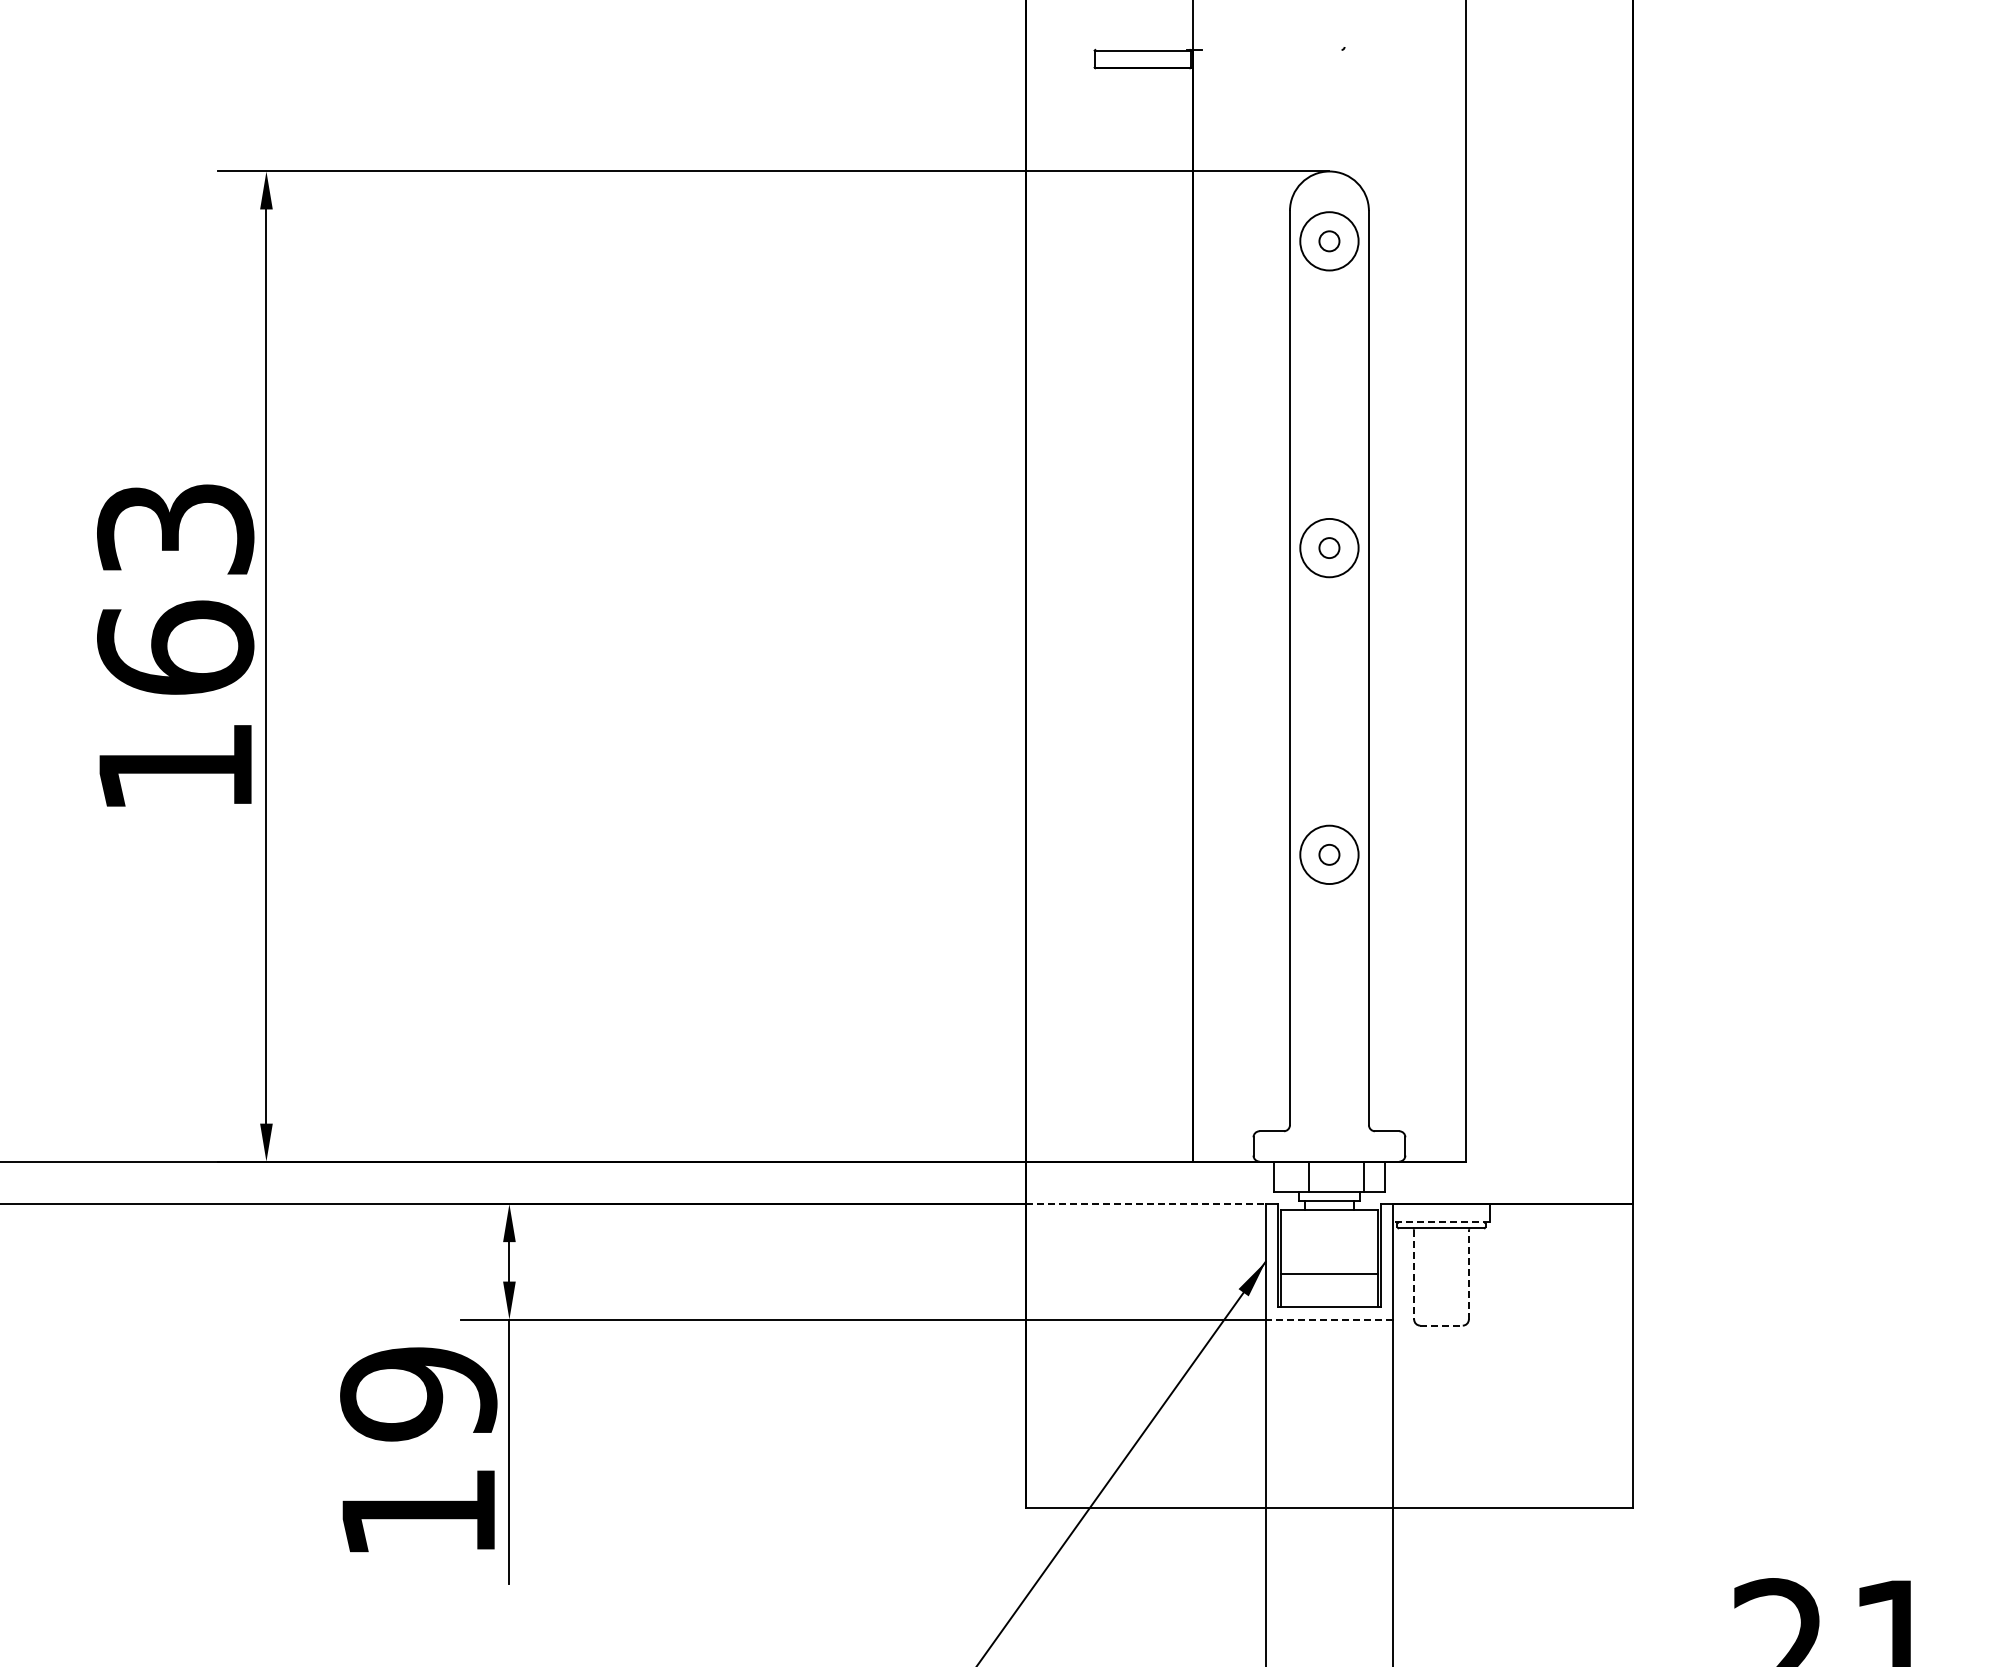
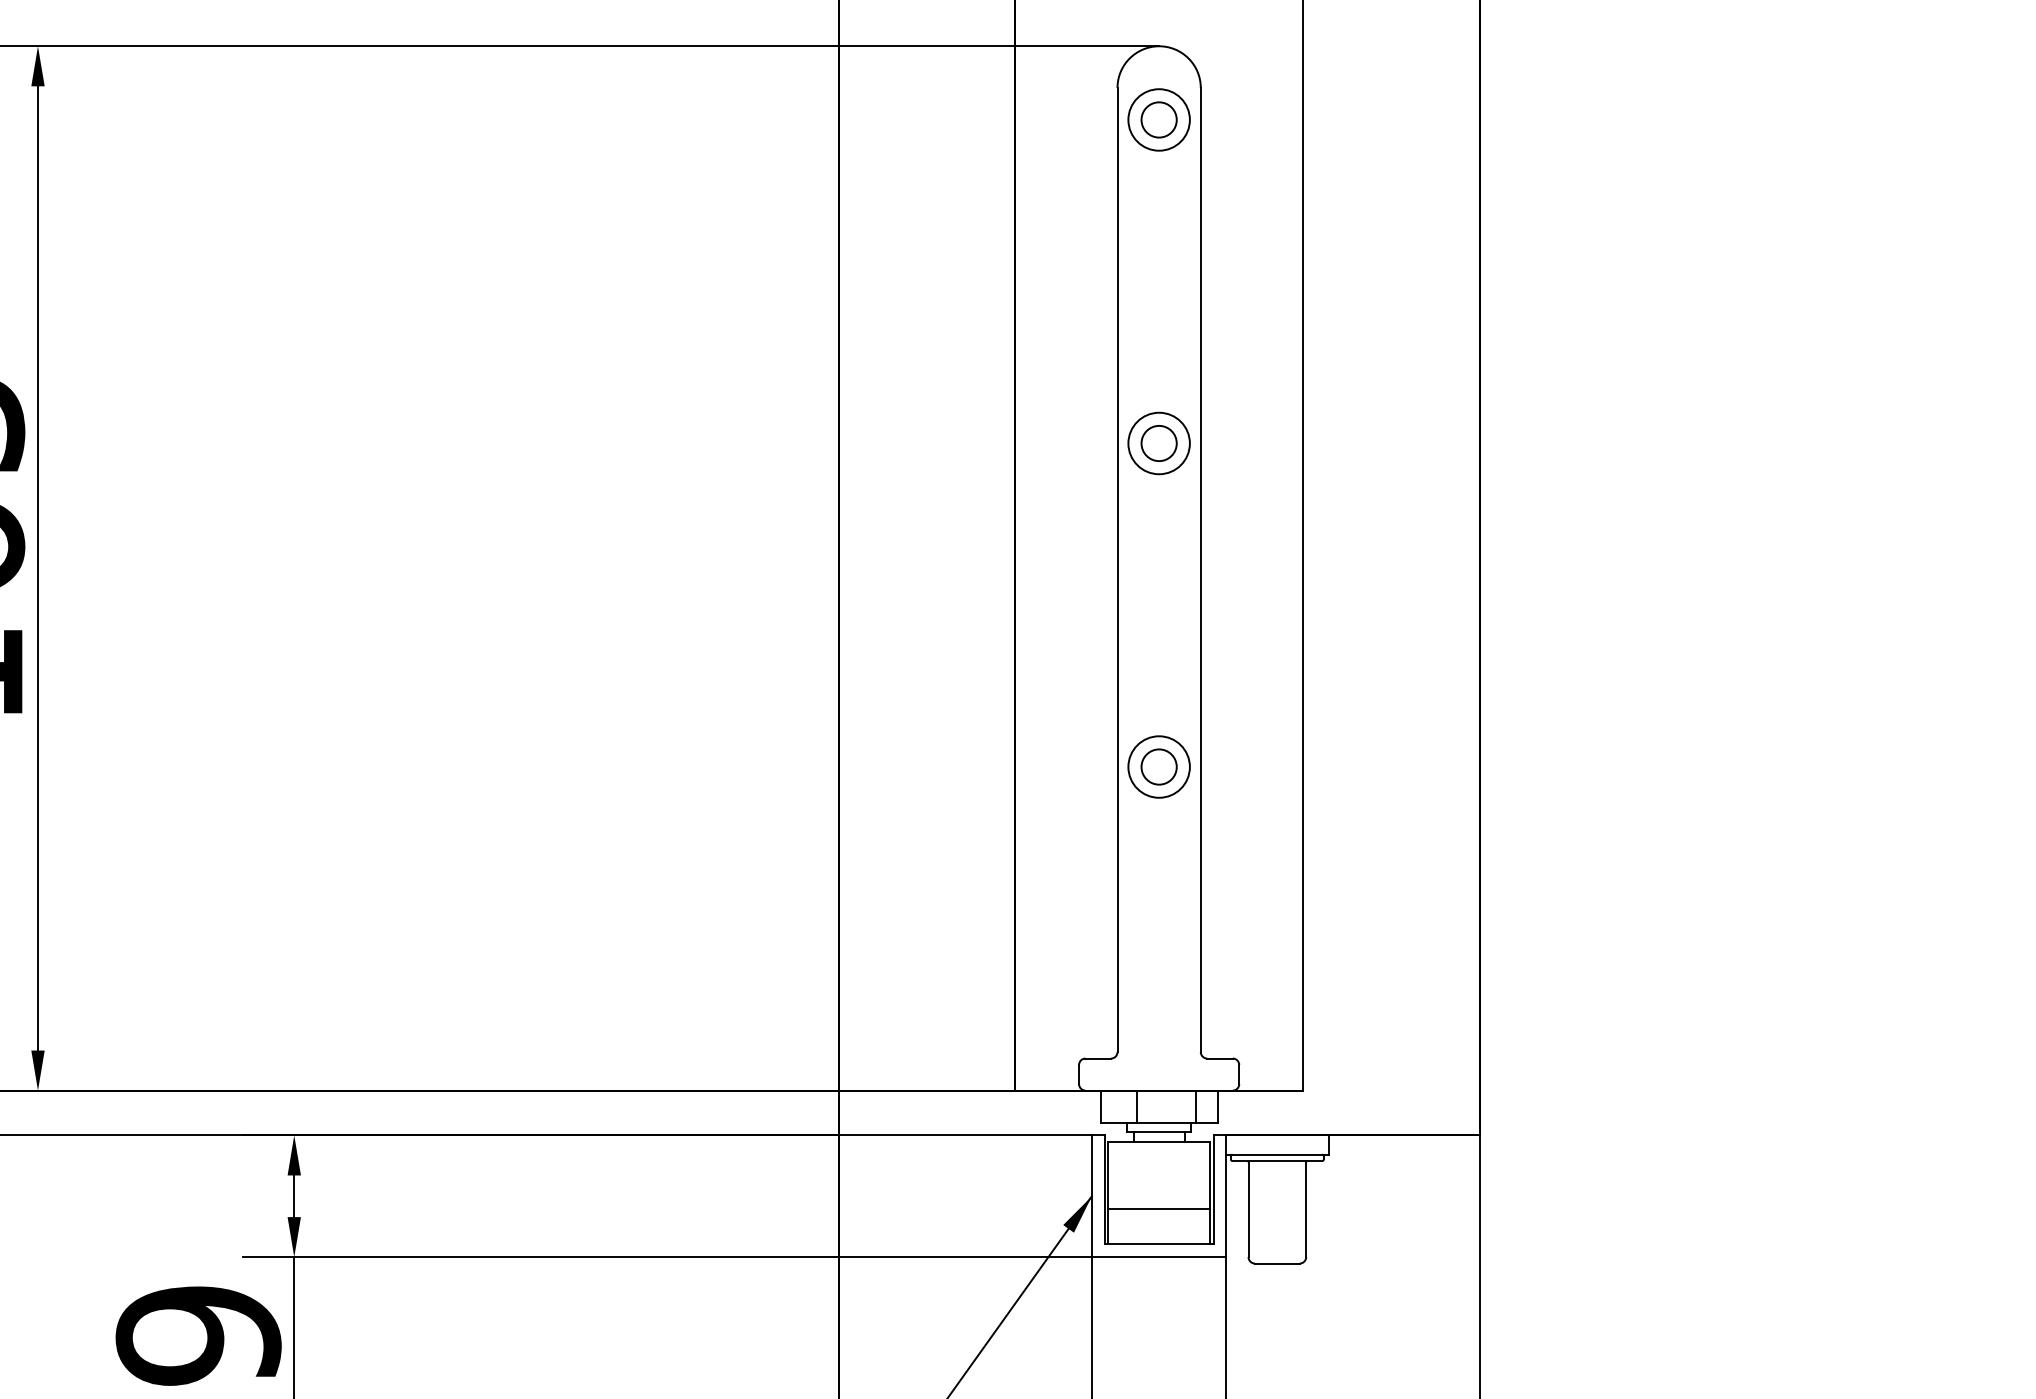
circle: (1329, 241) -> (1159, 120), size x1.67
circle: (1329, 547) -> (1159, 442), size x1.67
circle: (1329, 854) -> (1159, 766), size x1.67
line: (1145, 1204) -> (965, 1135), dashed -> solid
line: (1441, 1222) -> (1277, 1154), dashed -> solid
line: (1414, 1274) -> (1248, 1209), dashed -> solid
line: (1468, 1274) -> (1305, 1209), dashed -> solid
line: (1329, 1319) -> (1159, 1257), dashed -> solid
line: (1442, 1325) -> (1278, 1263), dashed -> solid

